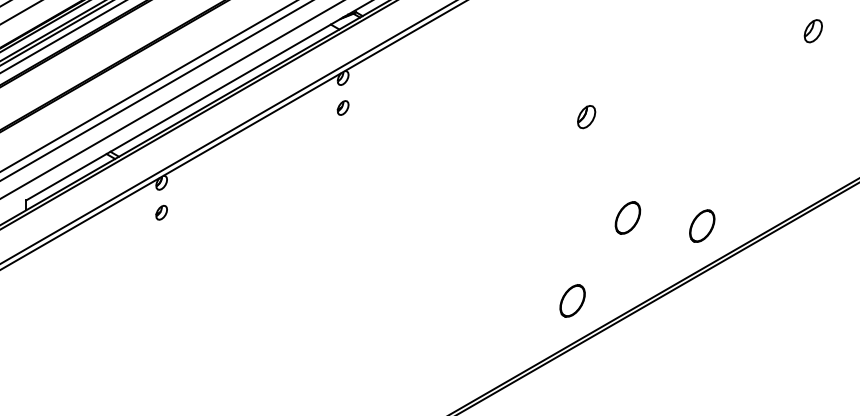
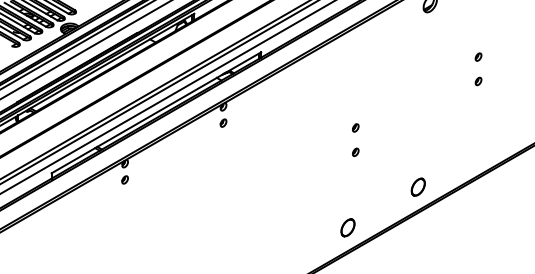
part: (813, 31) -> (478, 81), size x0.62
part: (586, 116) -> (355, 127), size x0.62
part: (586, 162) -> (355, 152), added
part: (627, 217) -> (377, 182), removed

